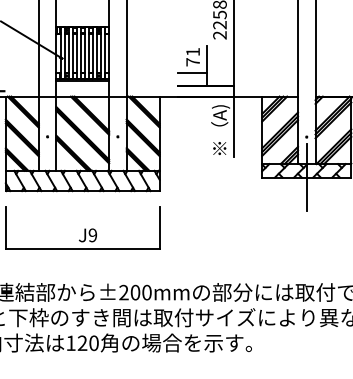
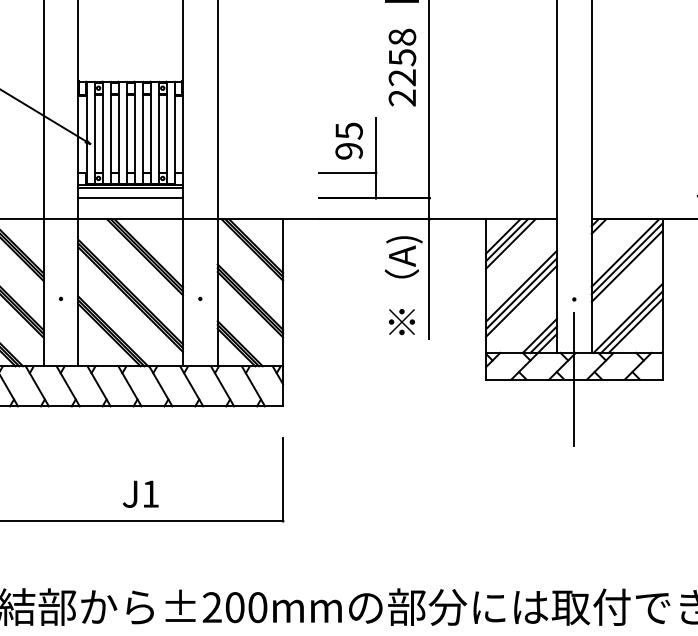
text: (192, 57) -> (347, 141), 71 -> 95
line: (82, 86) -> (130, 199), added
text: (92, 235) -> (149, 494), J9 -> J1

